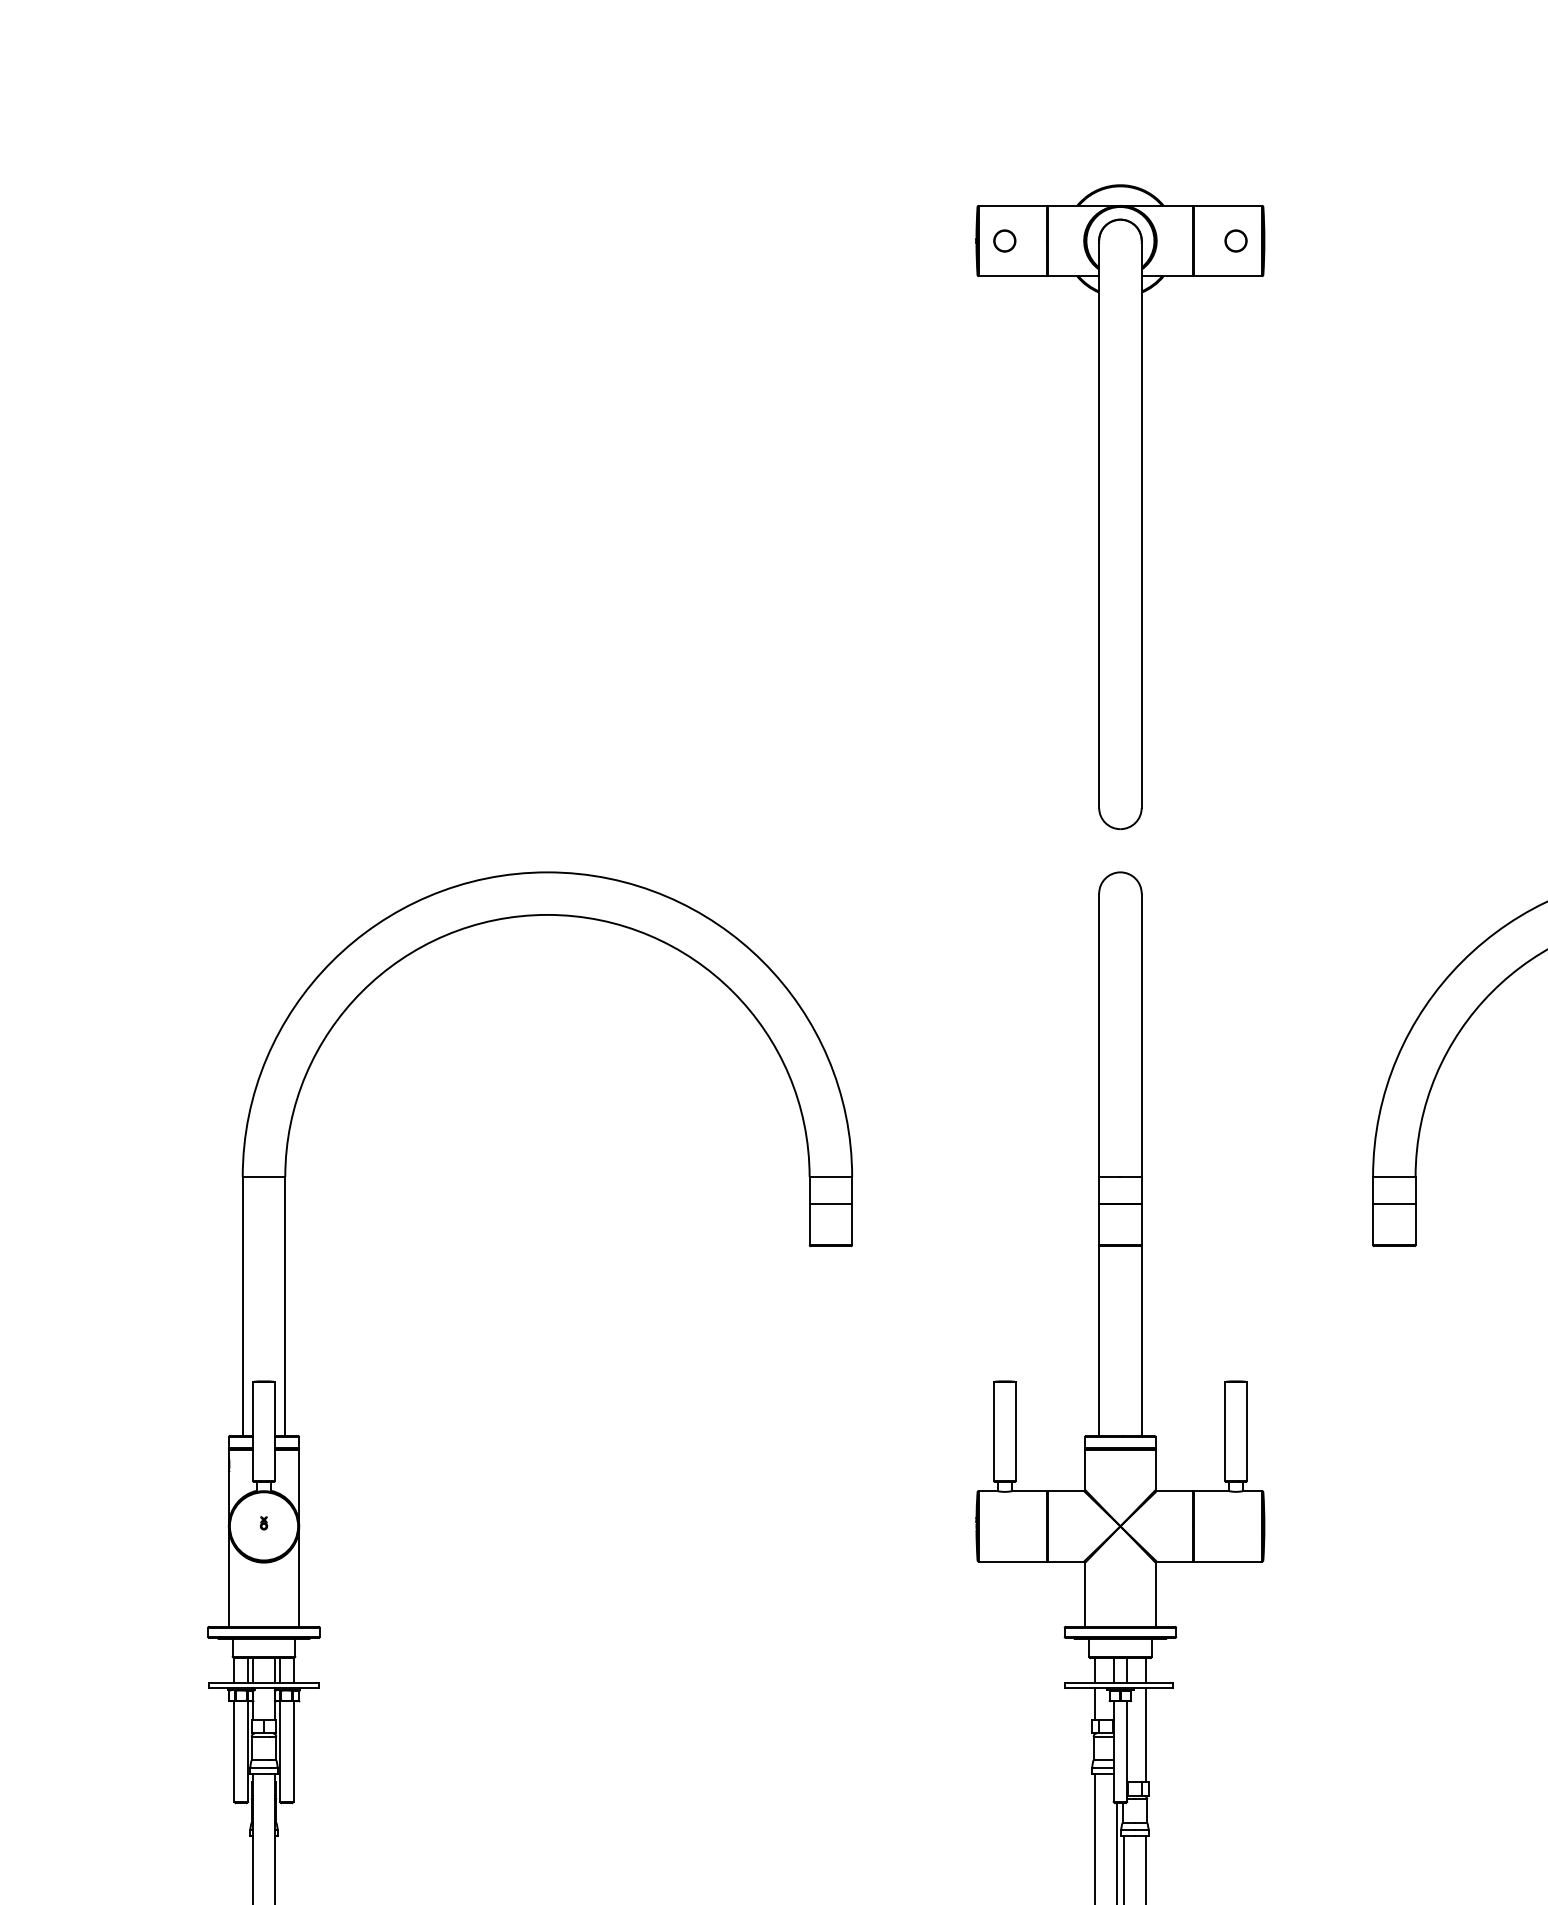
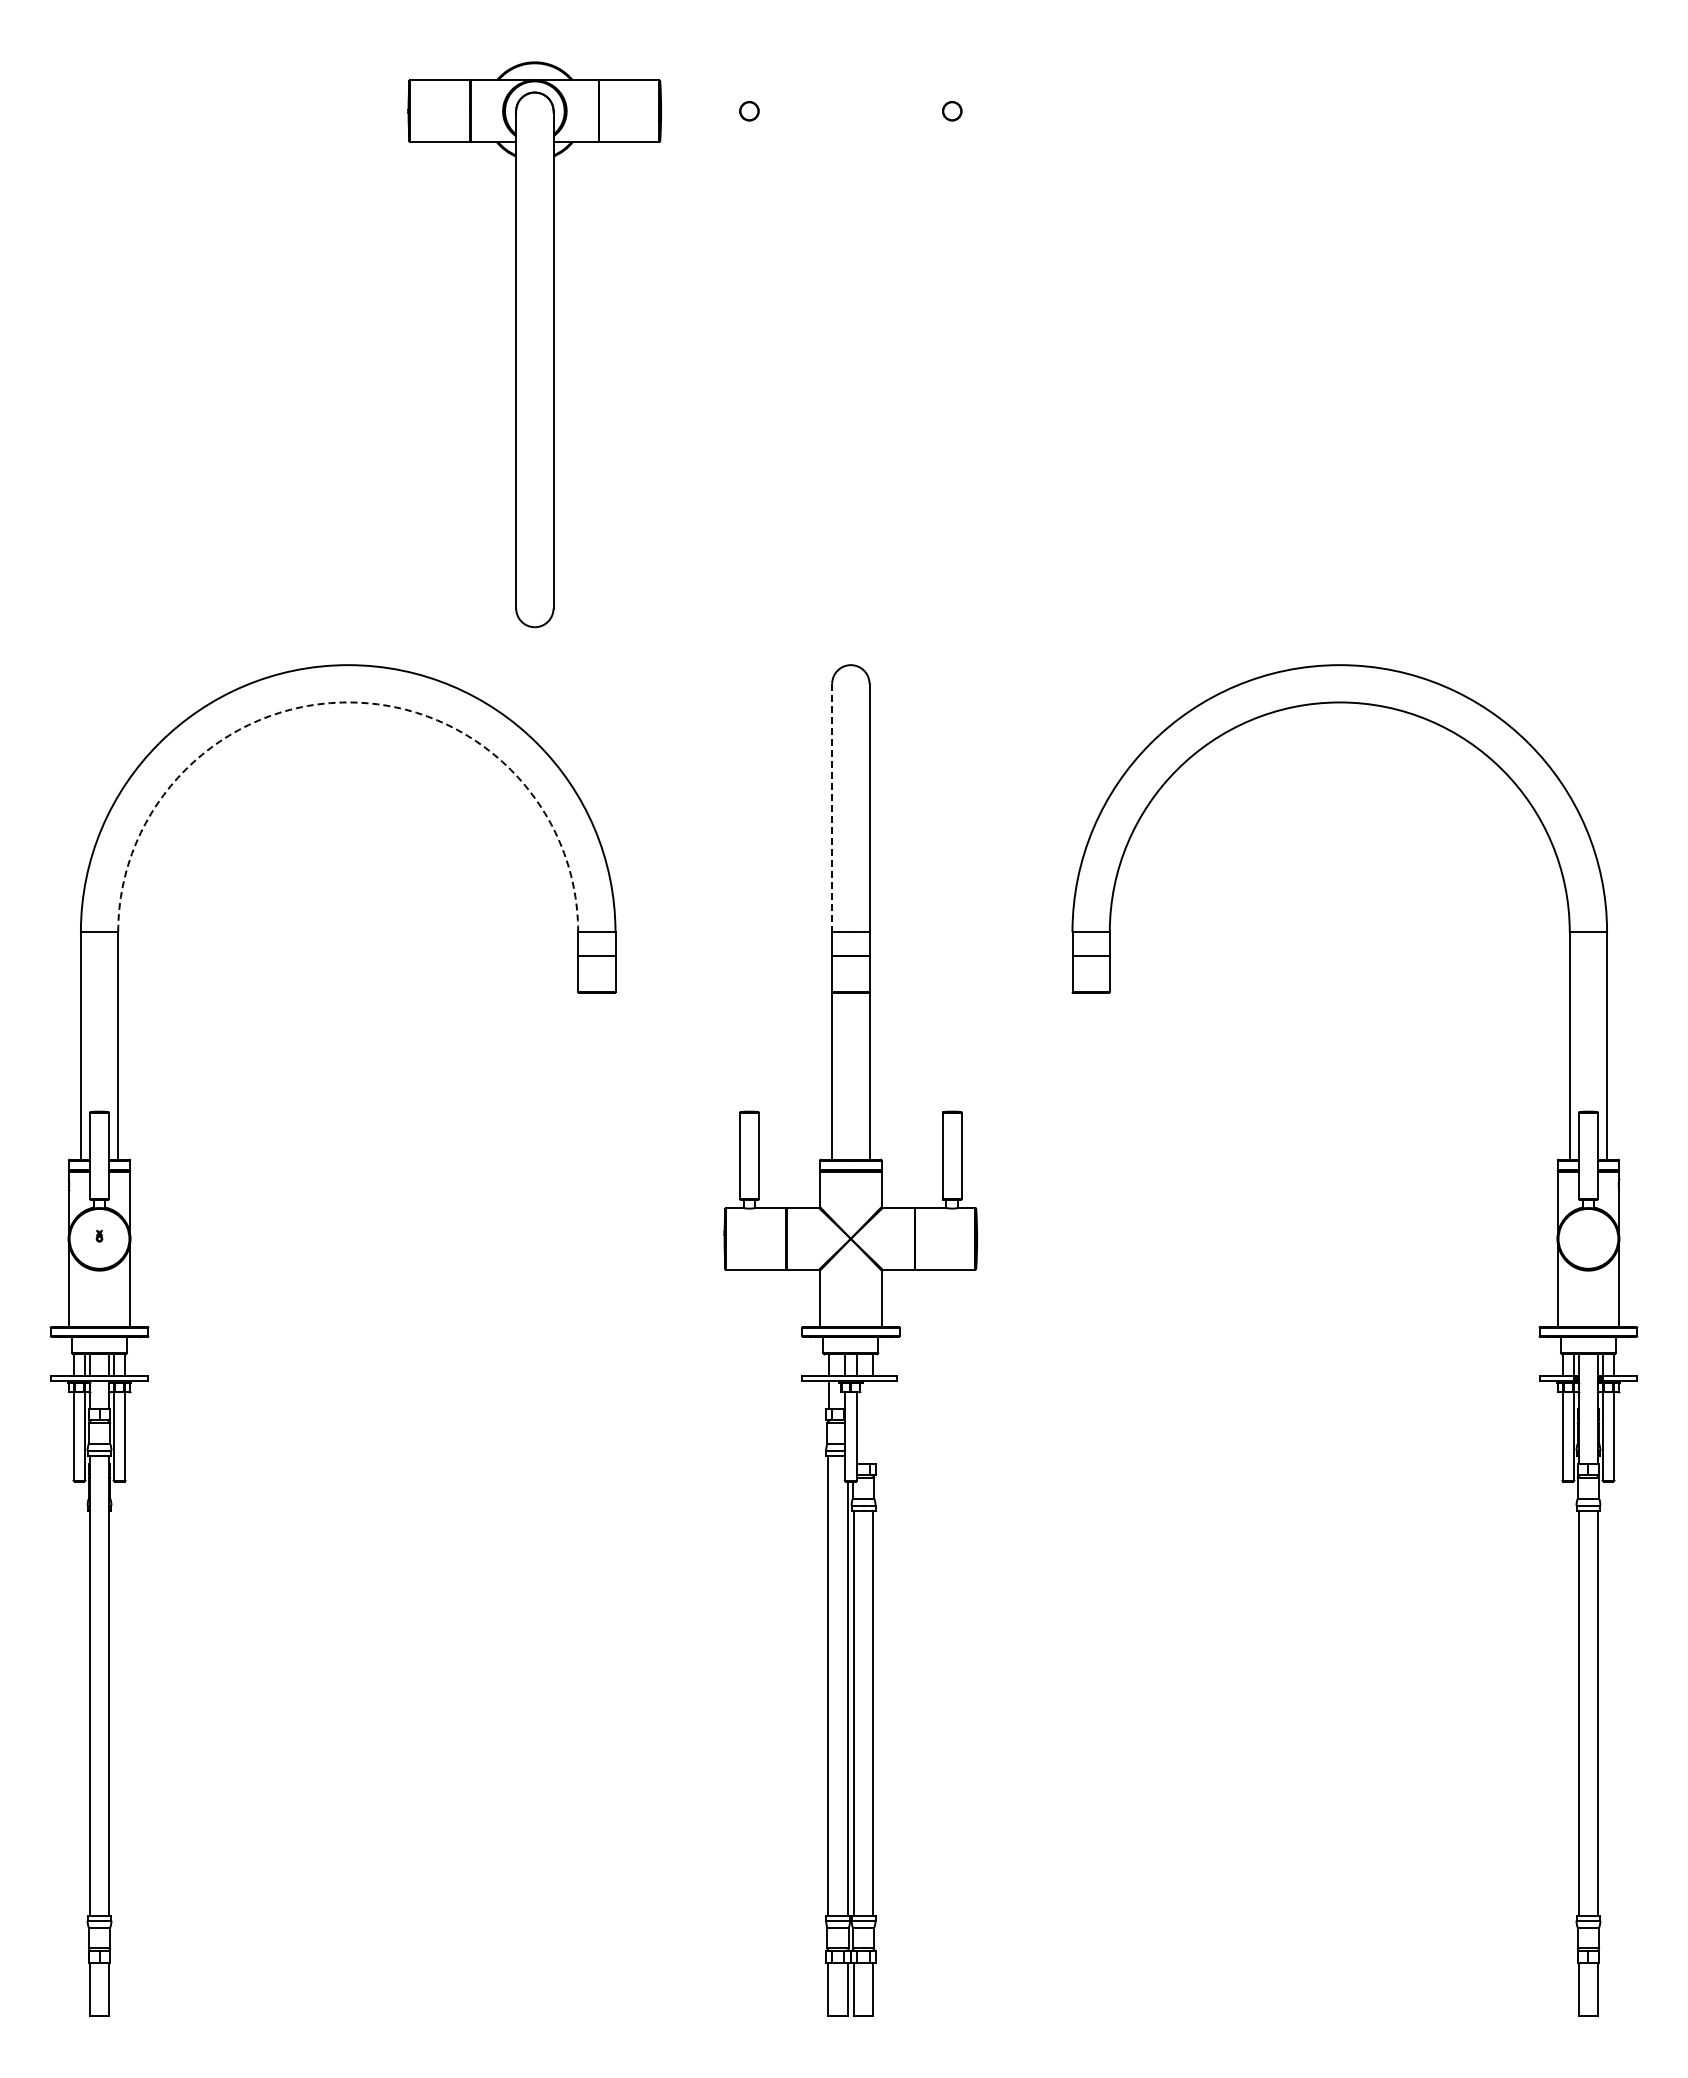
part: (1120, 506) -> (534, 344), moved
arc: (547, 914) -> (348, 702), solid -> dashed
line: (1099, 1035) -> (832, 808), solid -> dashed
line: (1145, 1734) -> (872, 1421), removed

